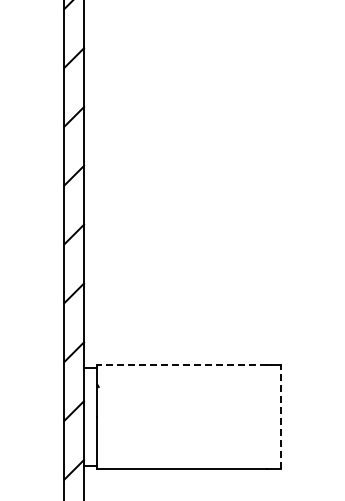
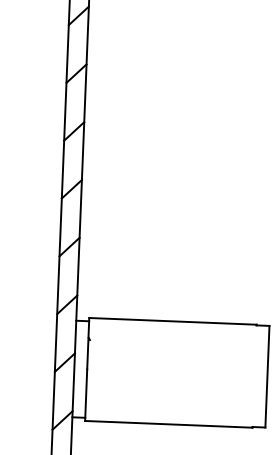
line: (181, 364) -> (172, 321), dashed -> solid
line: (280, 416) -> (267, 376), dashed -> solid

